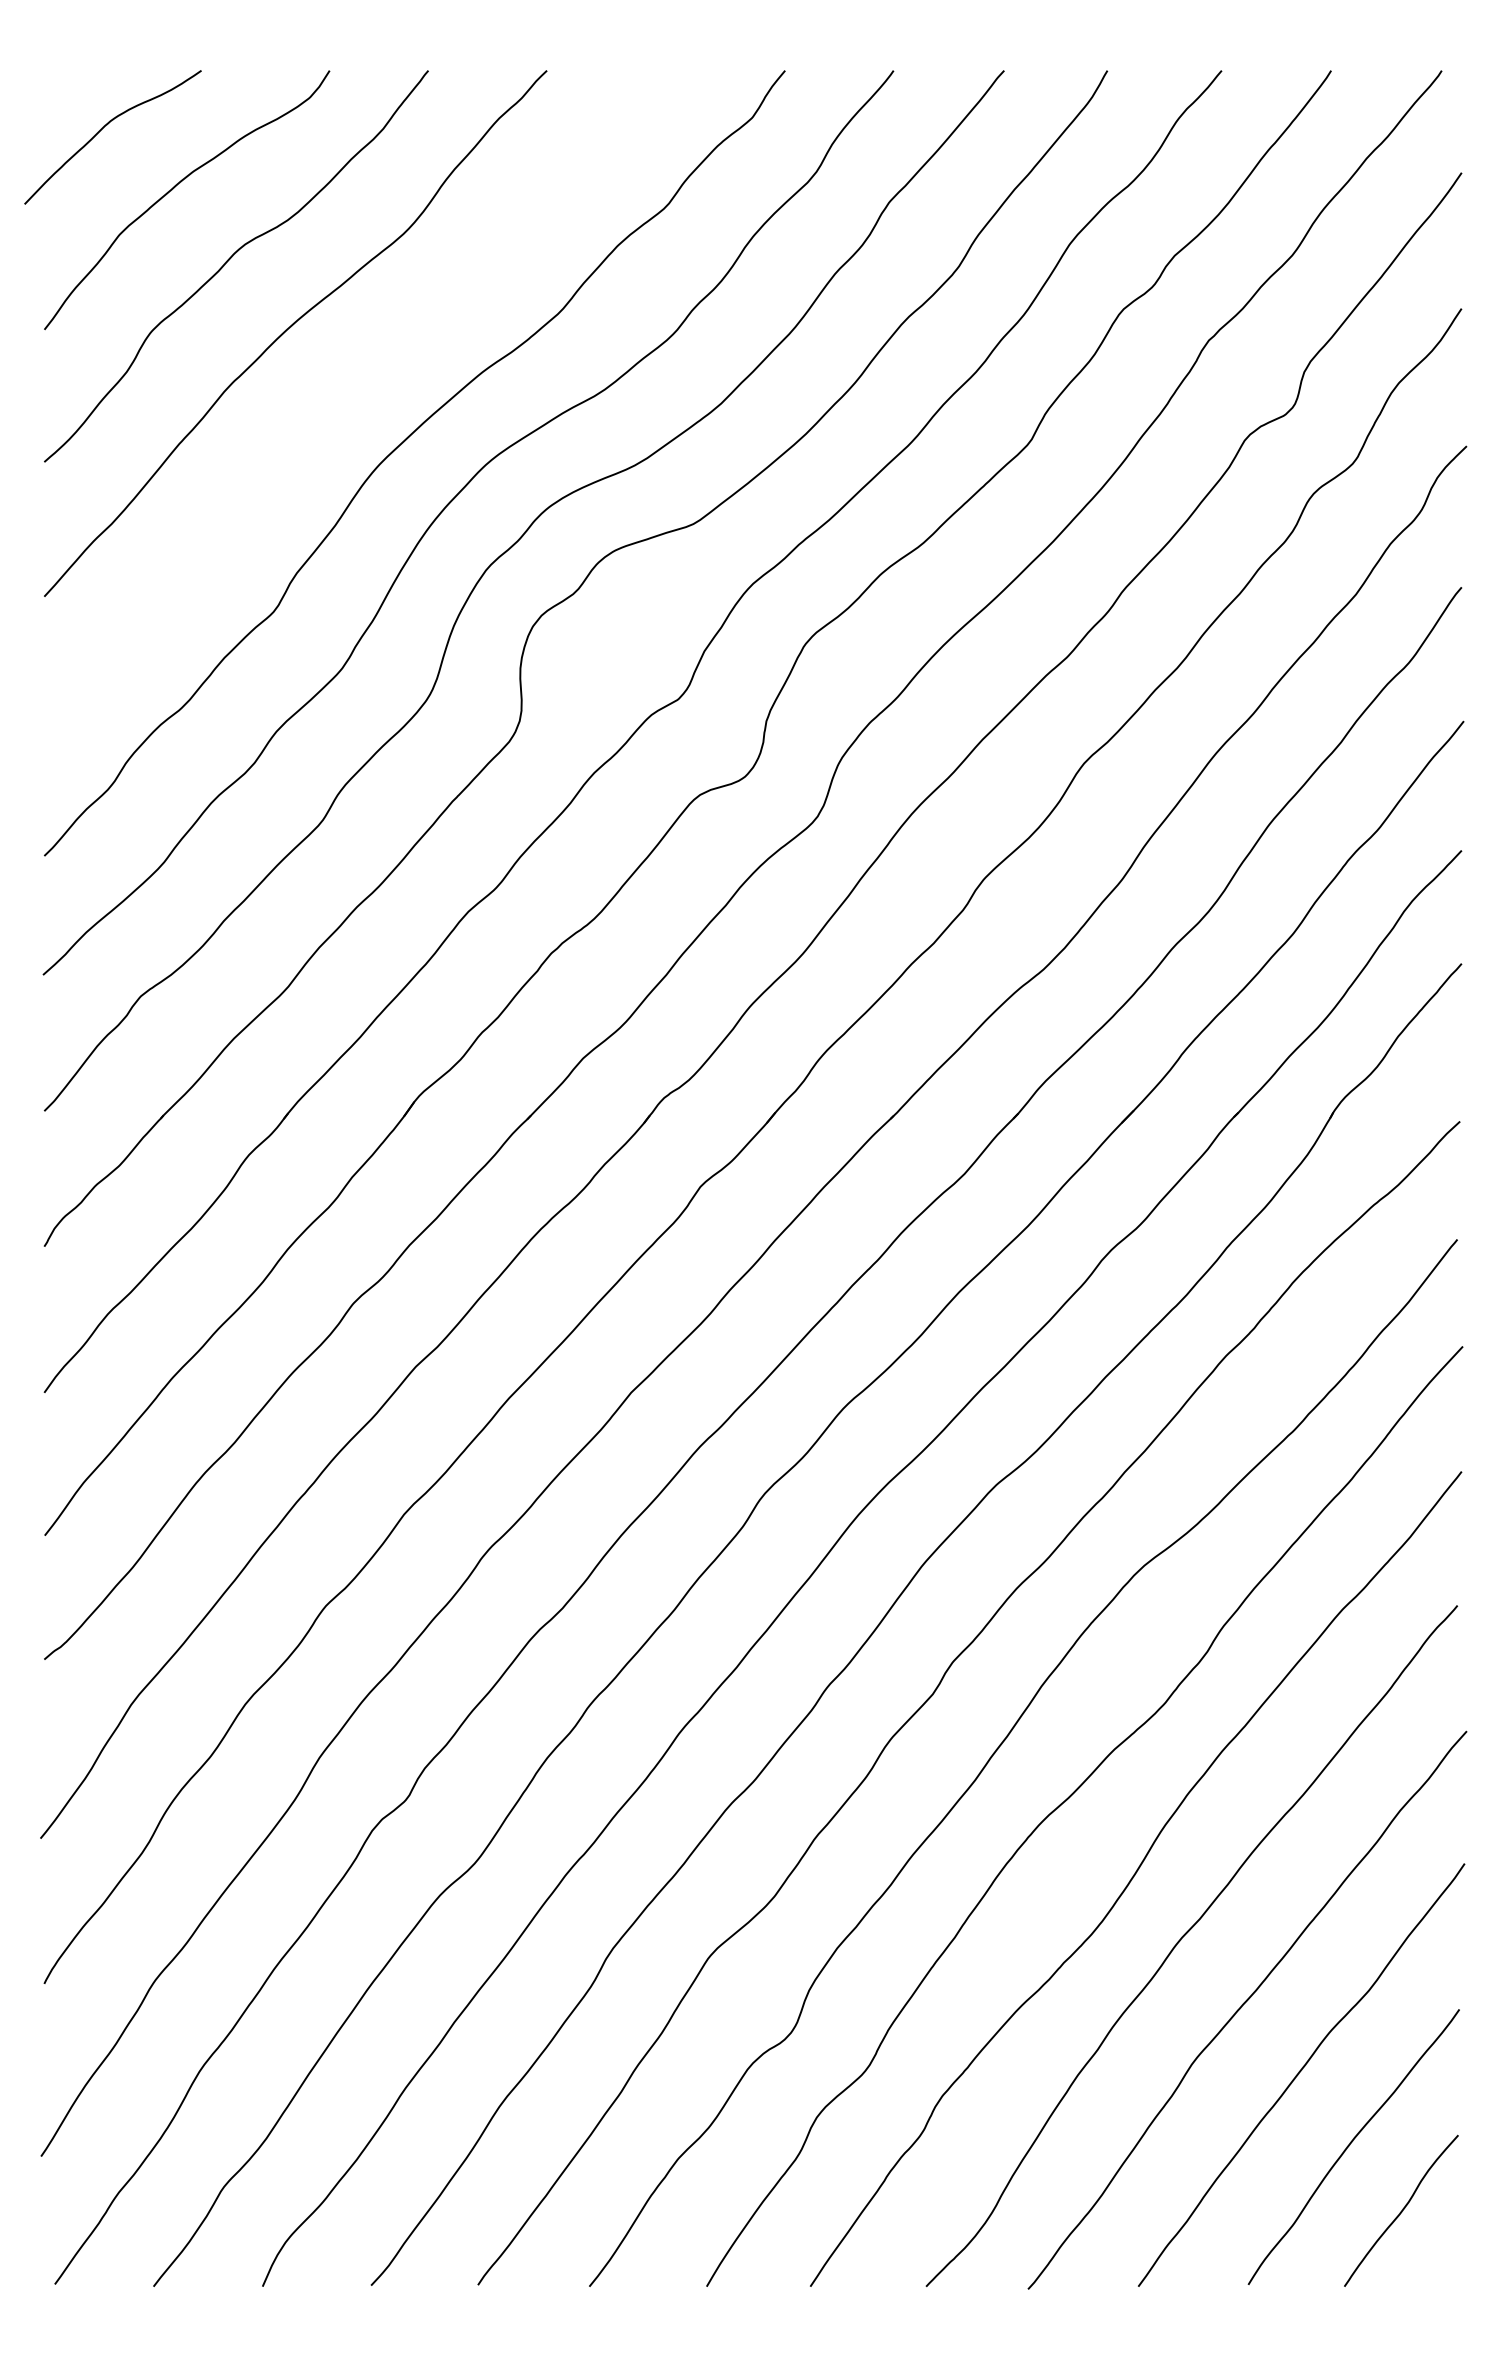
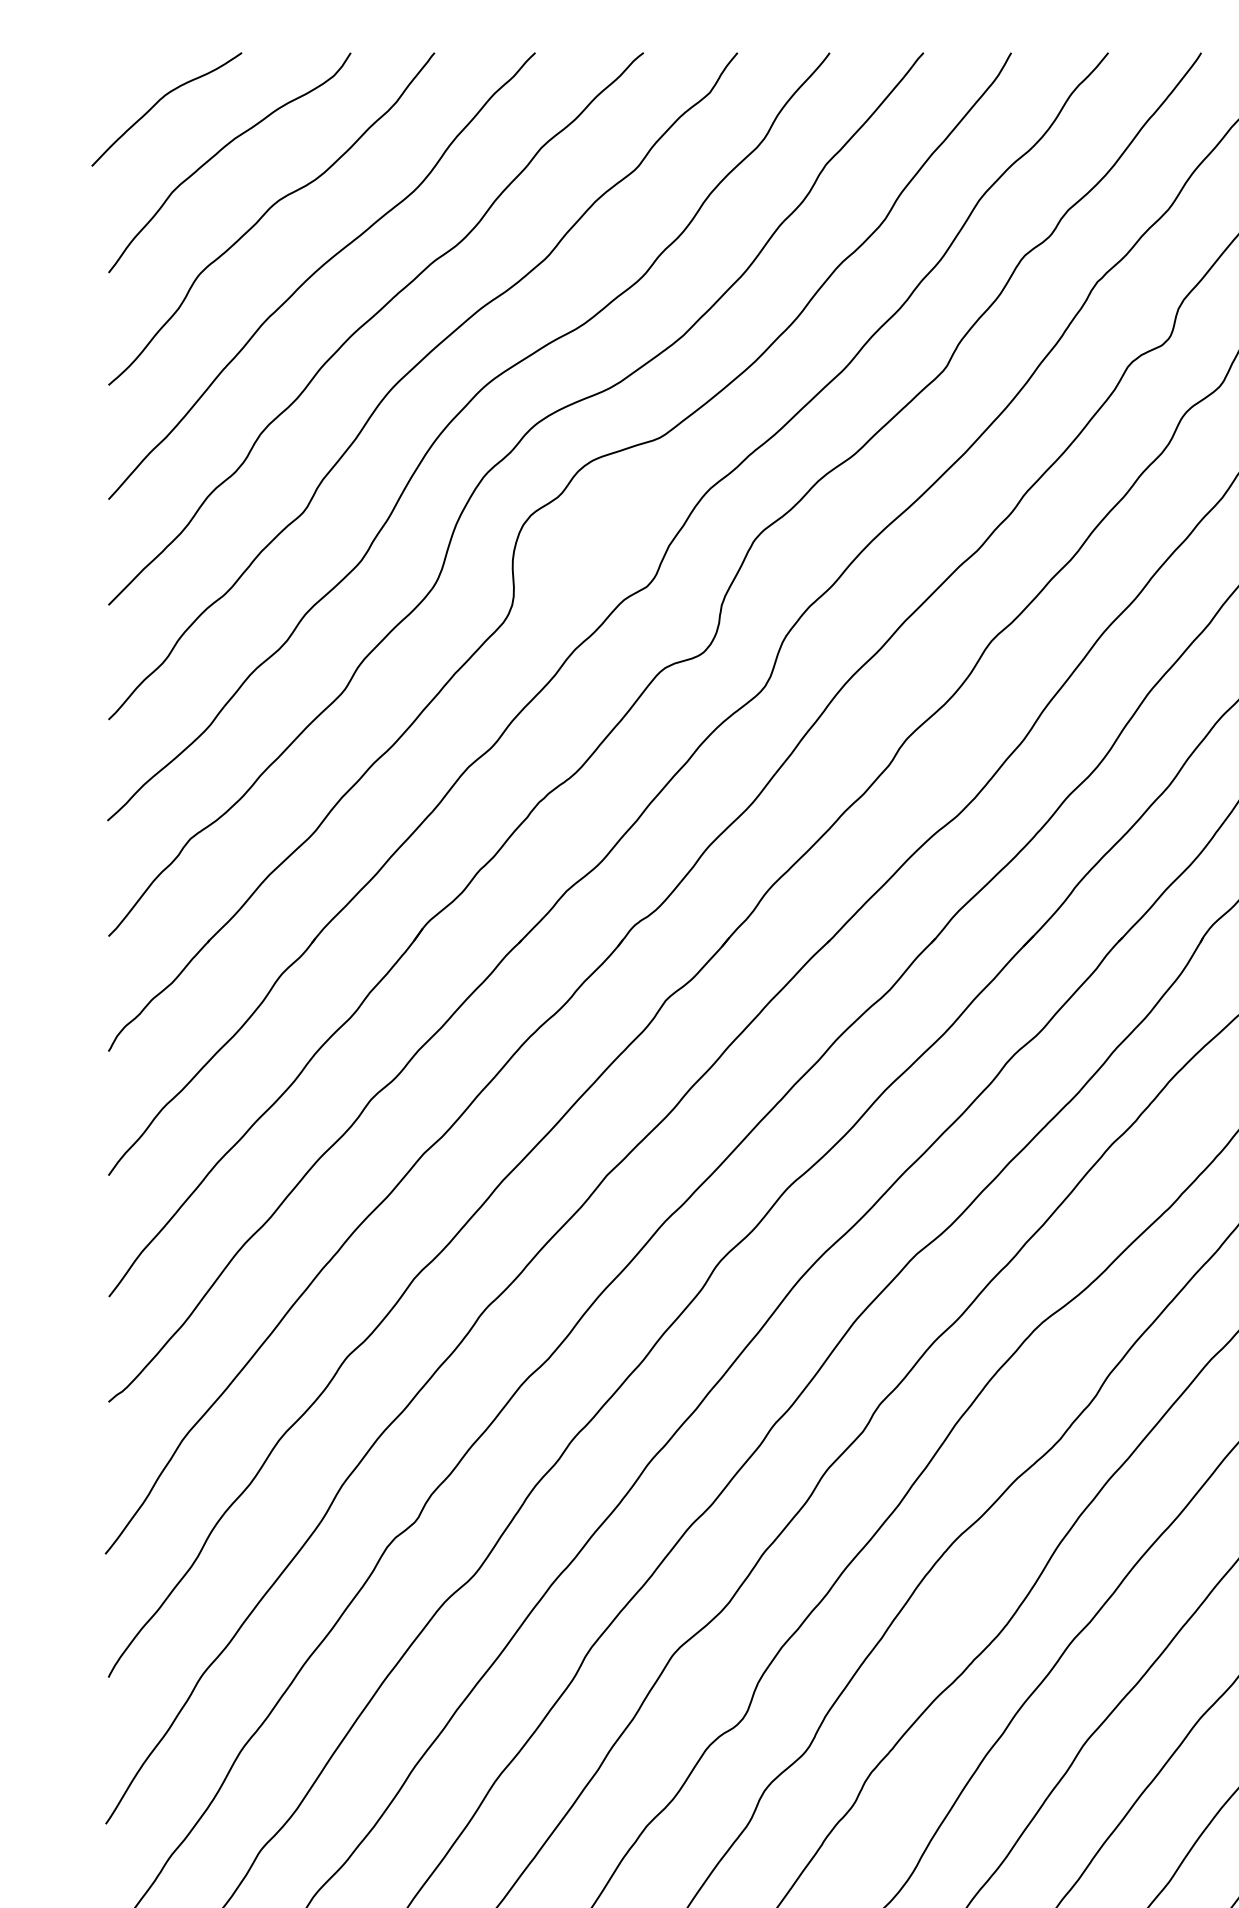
curve: (350, 387) -> (368, 321), added

